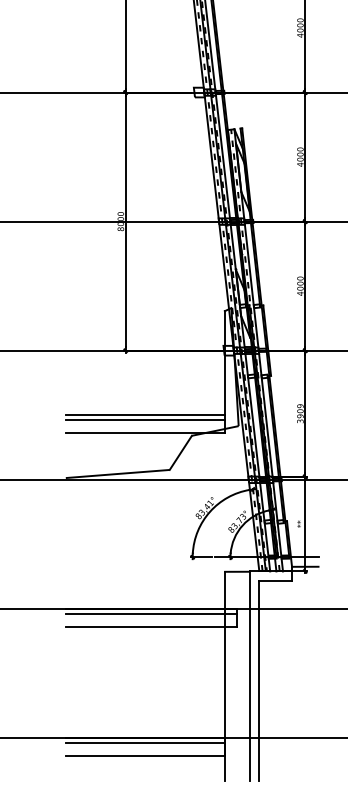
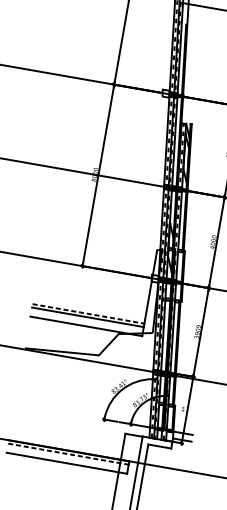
line: (145, 415) -> (88, 314), solid -> dashed
line: (151, 613) -> (68, 454), solid -> dashed

